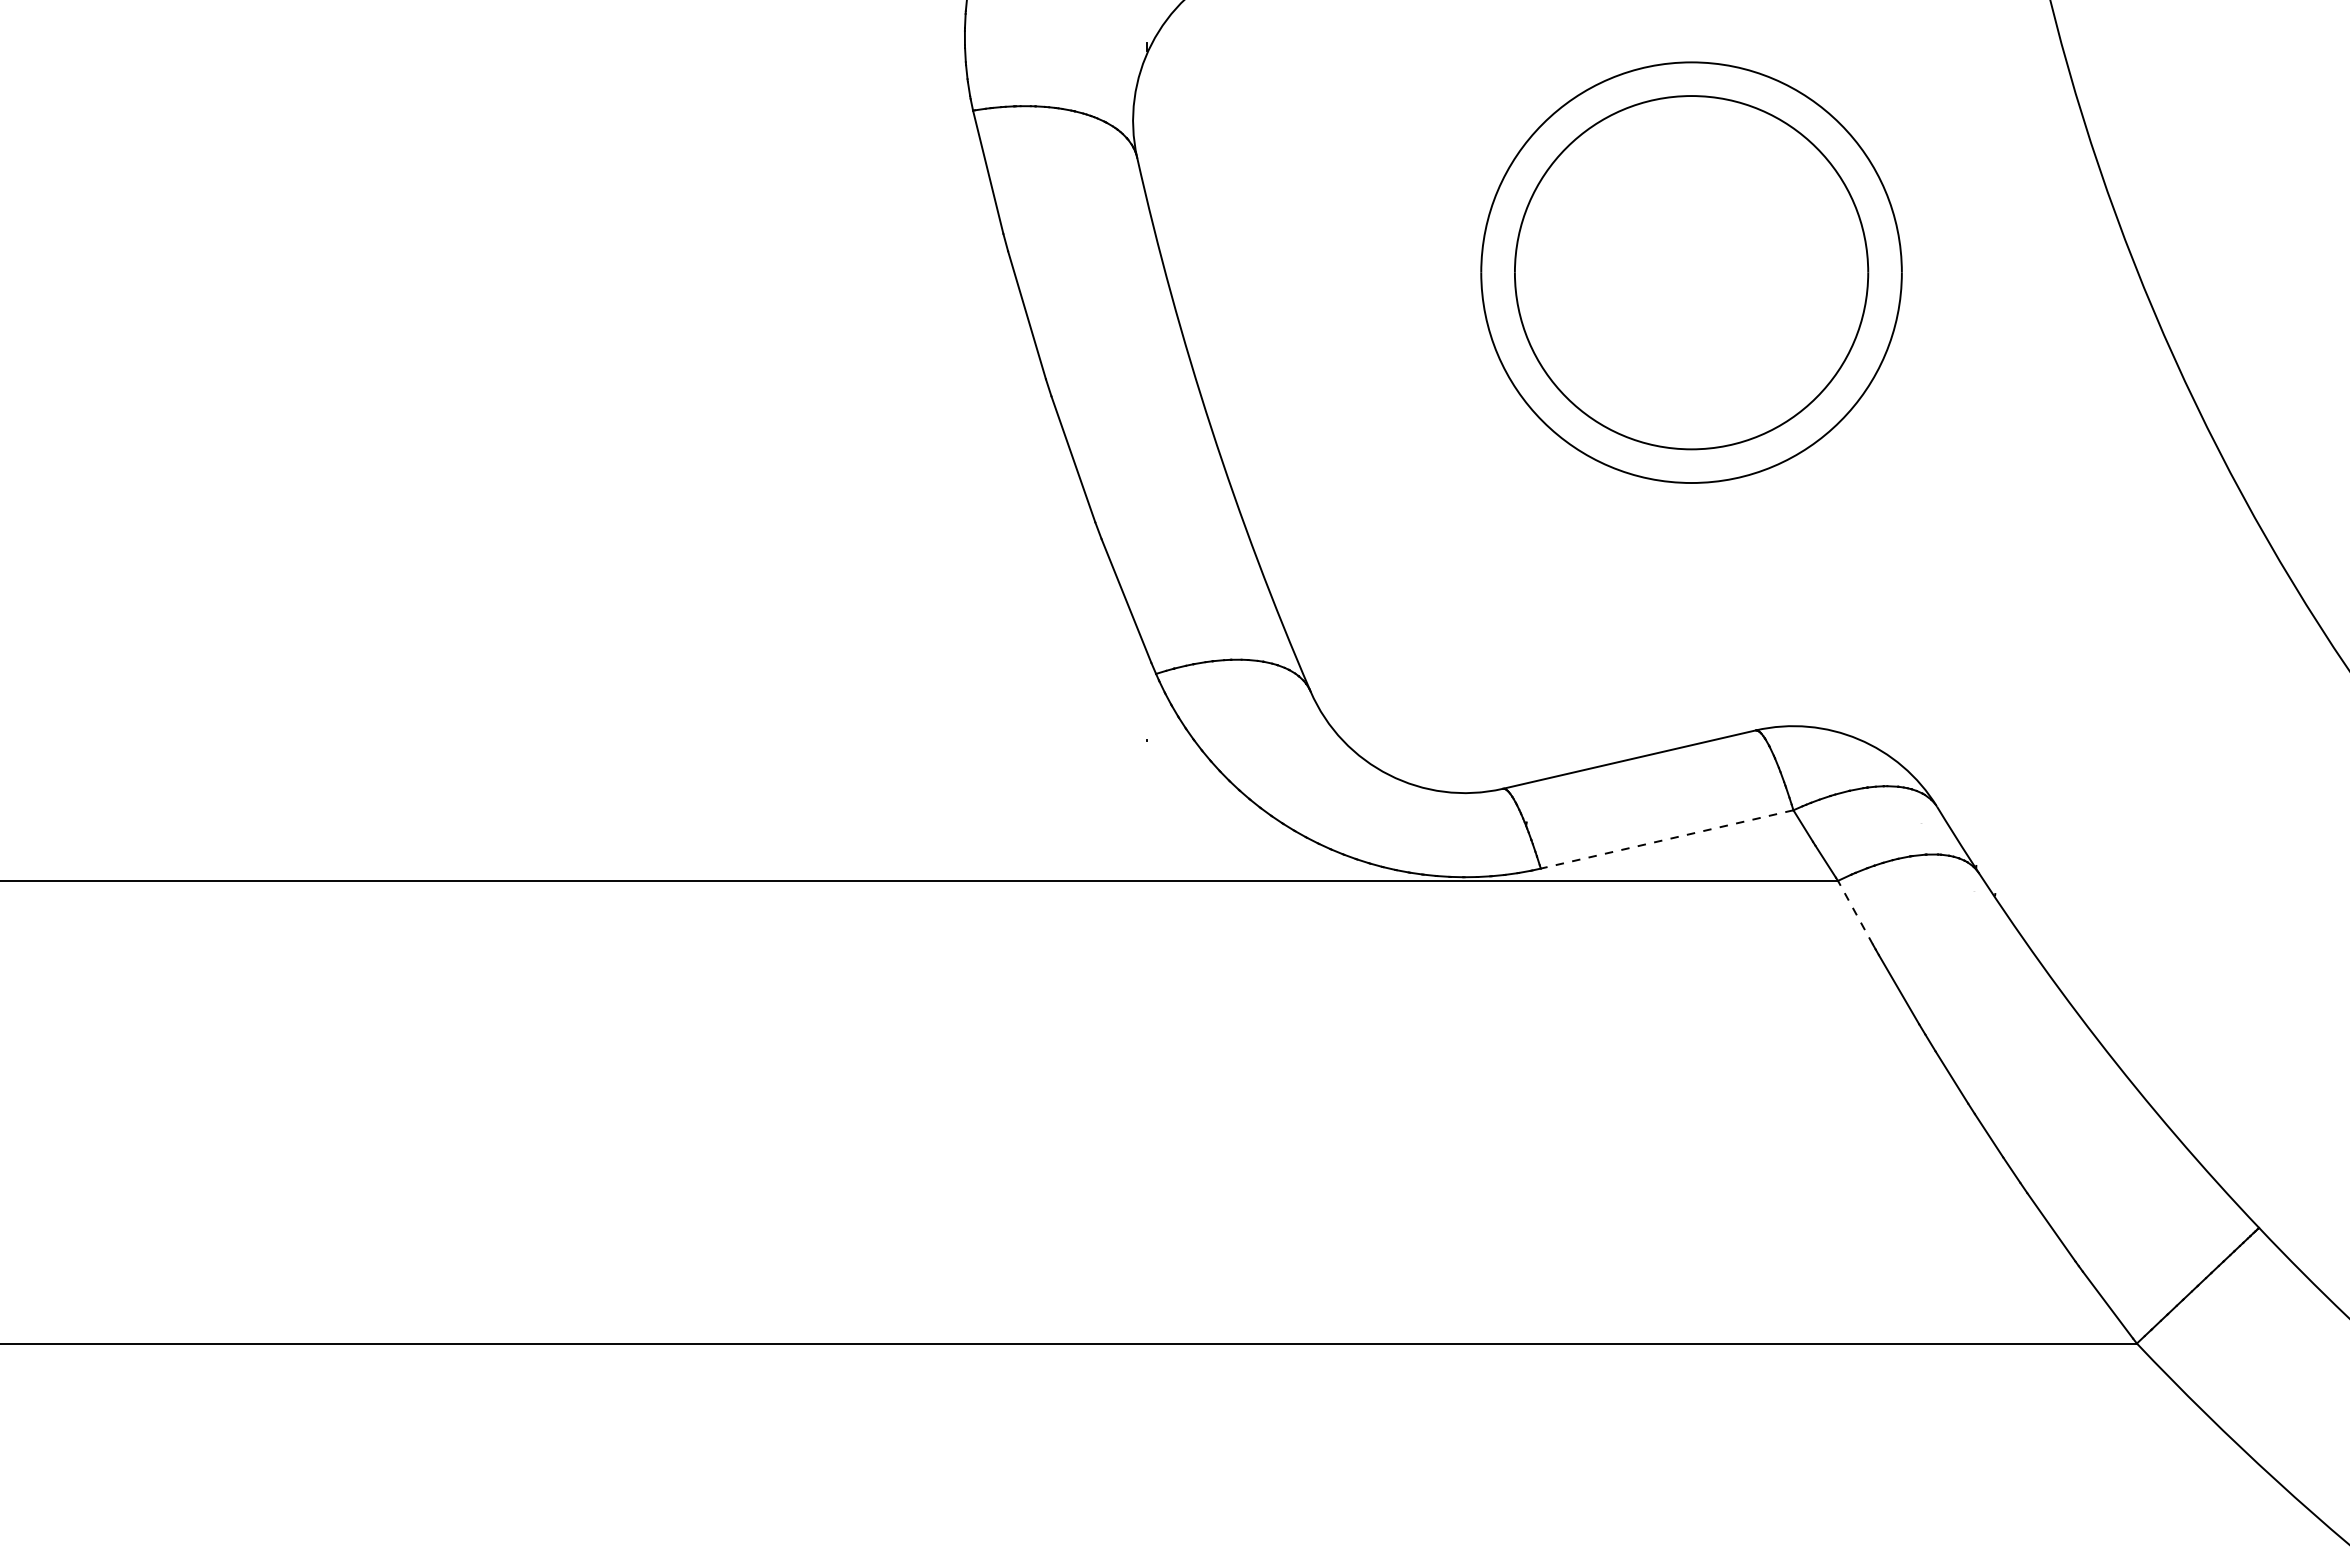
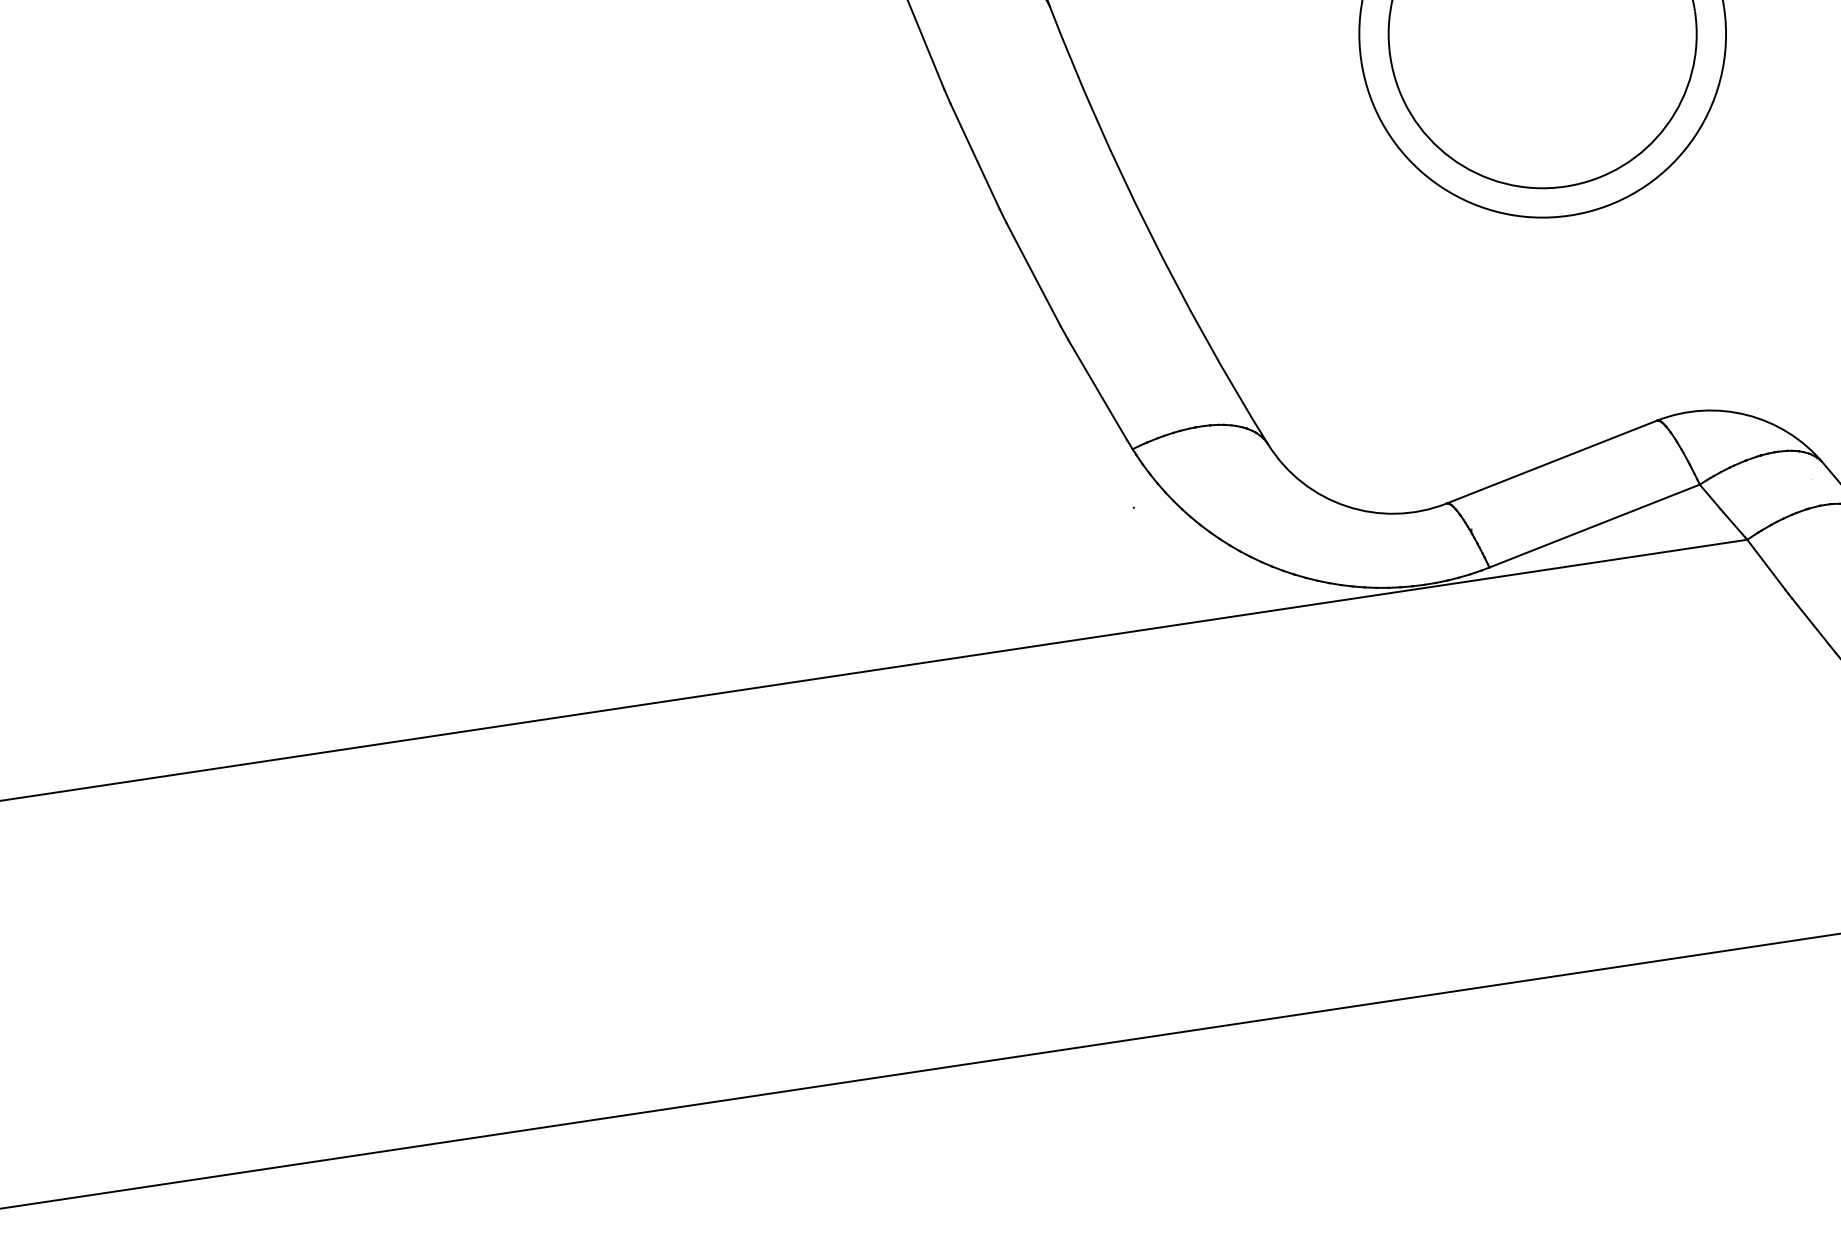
line: (1667, 839) -> (1594, 526), dashed -> solid
line: (1855, 912) -> (1766, 564), dashed -> solid

